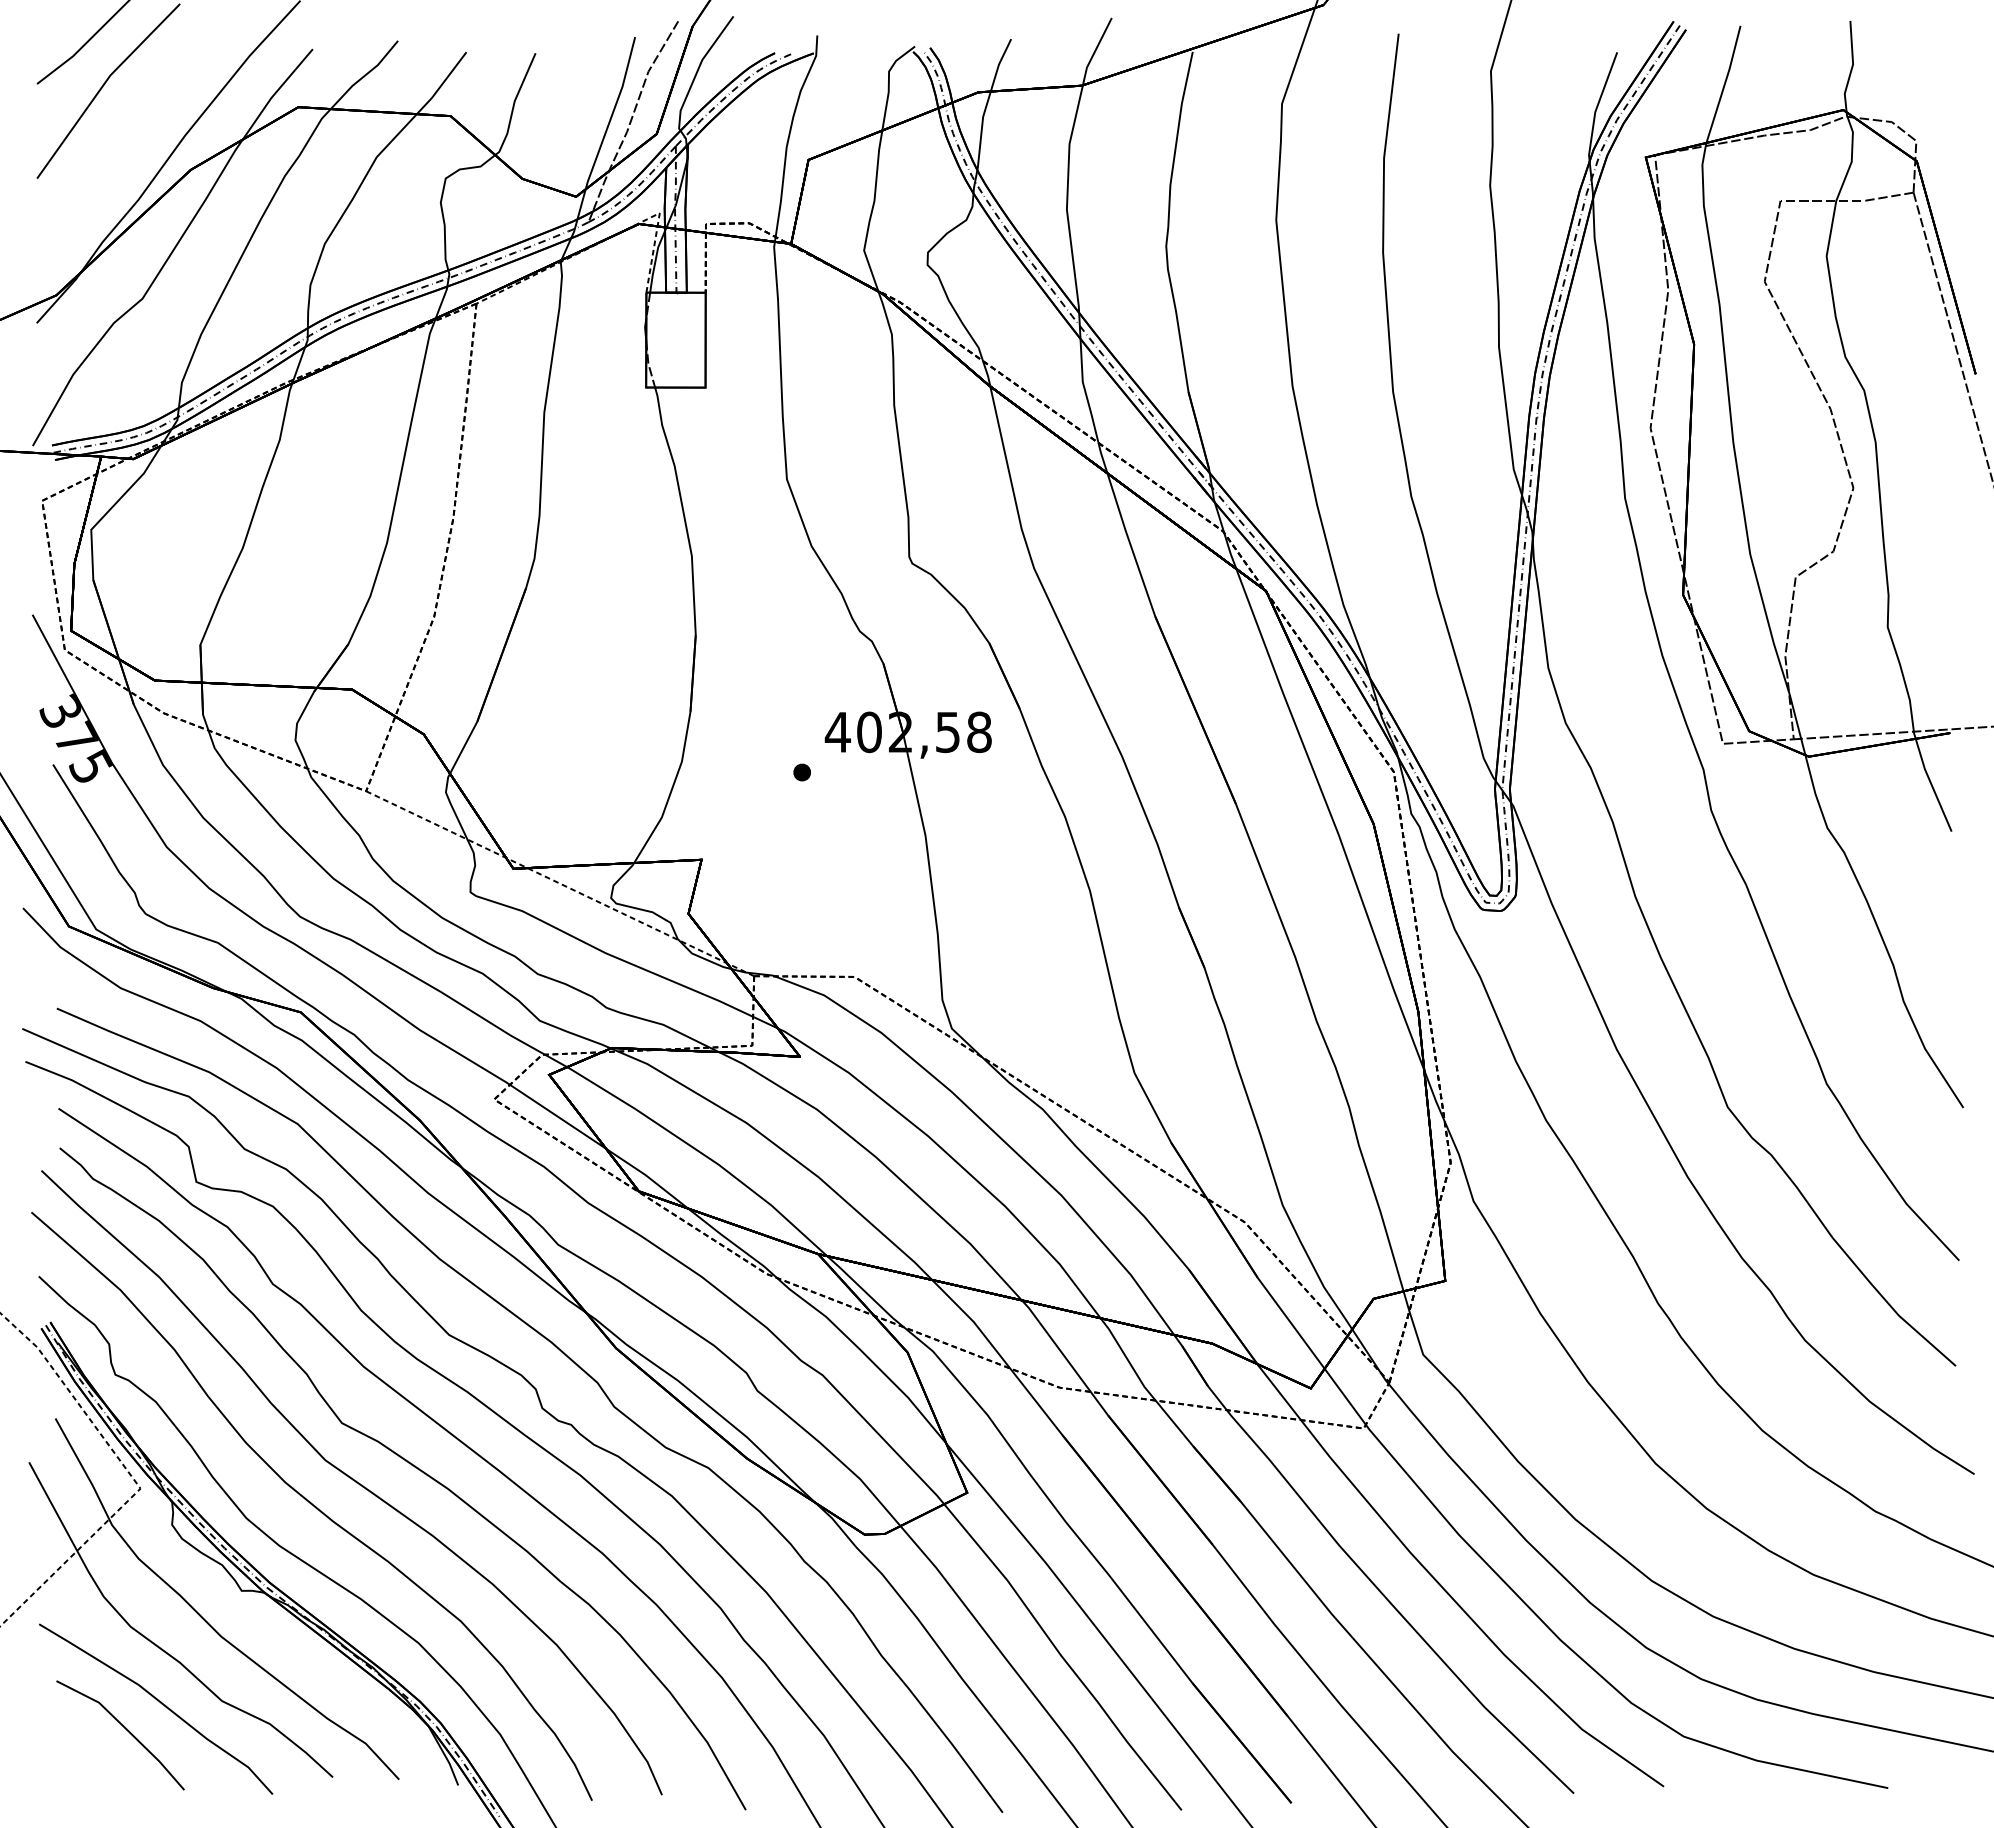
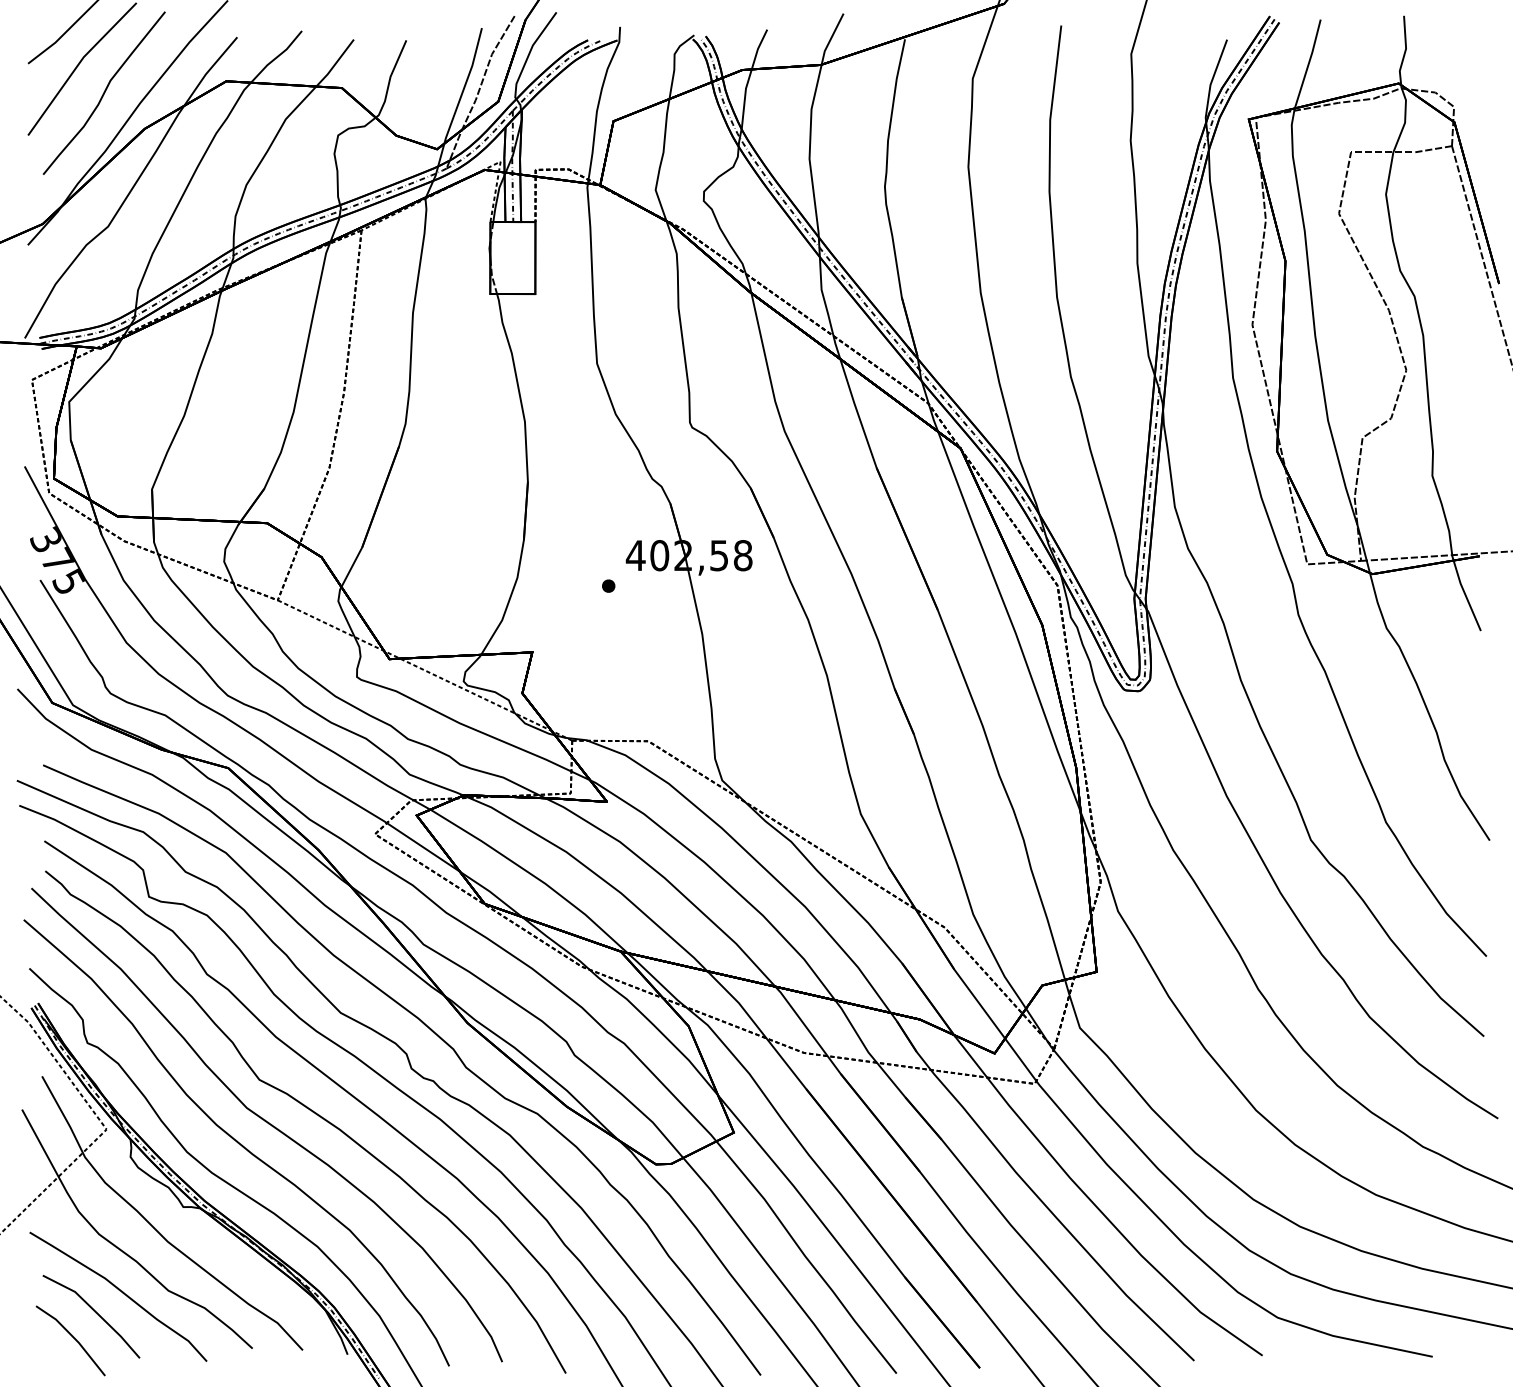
curve: (137, 122) -> (104, 92), added
line: (96, 1763) -> (73, 1338), added

